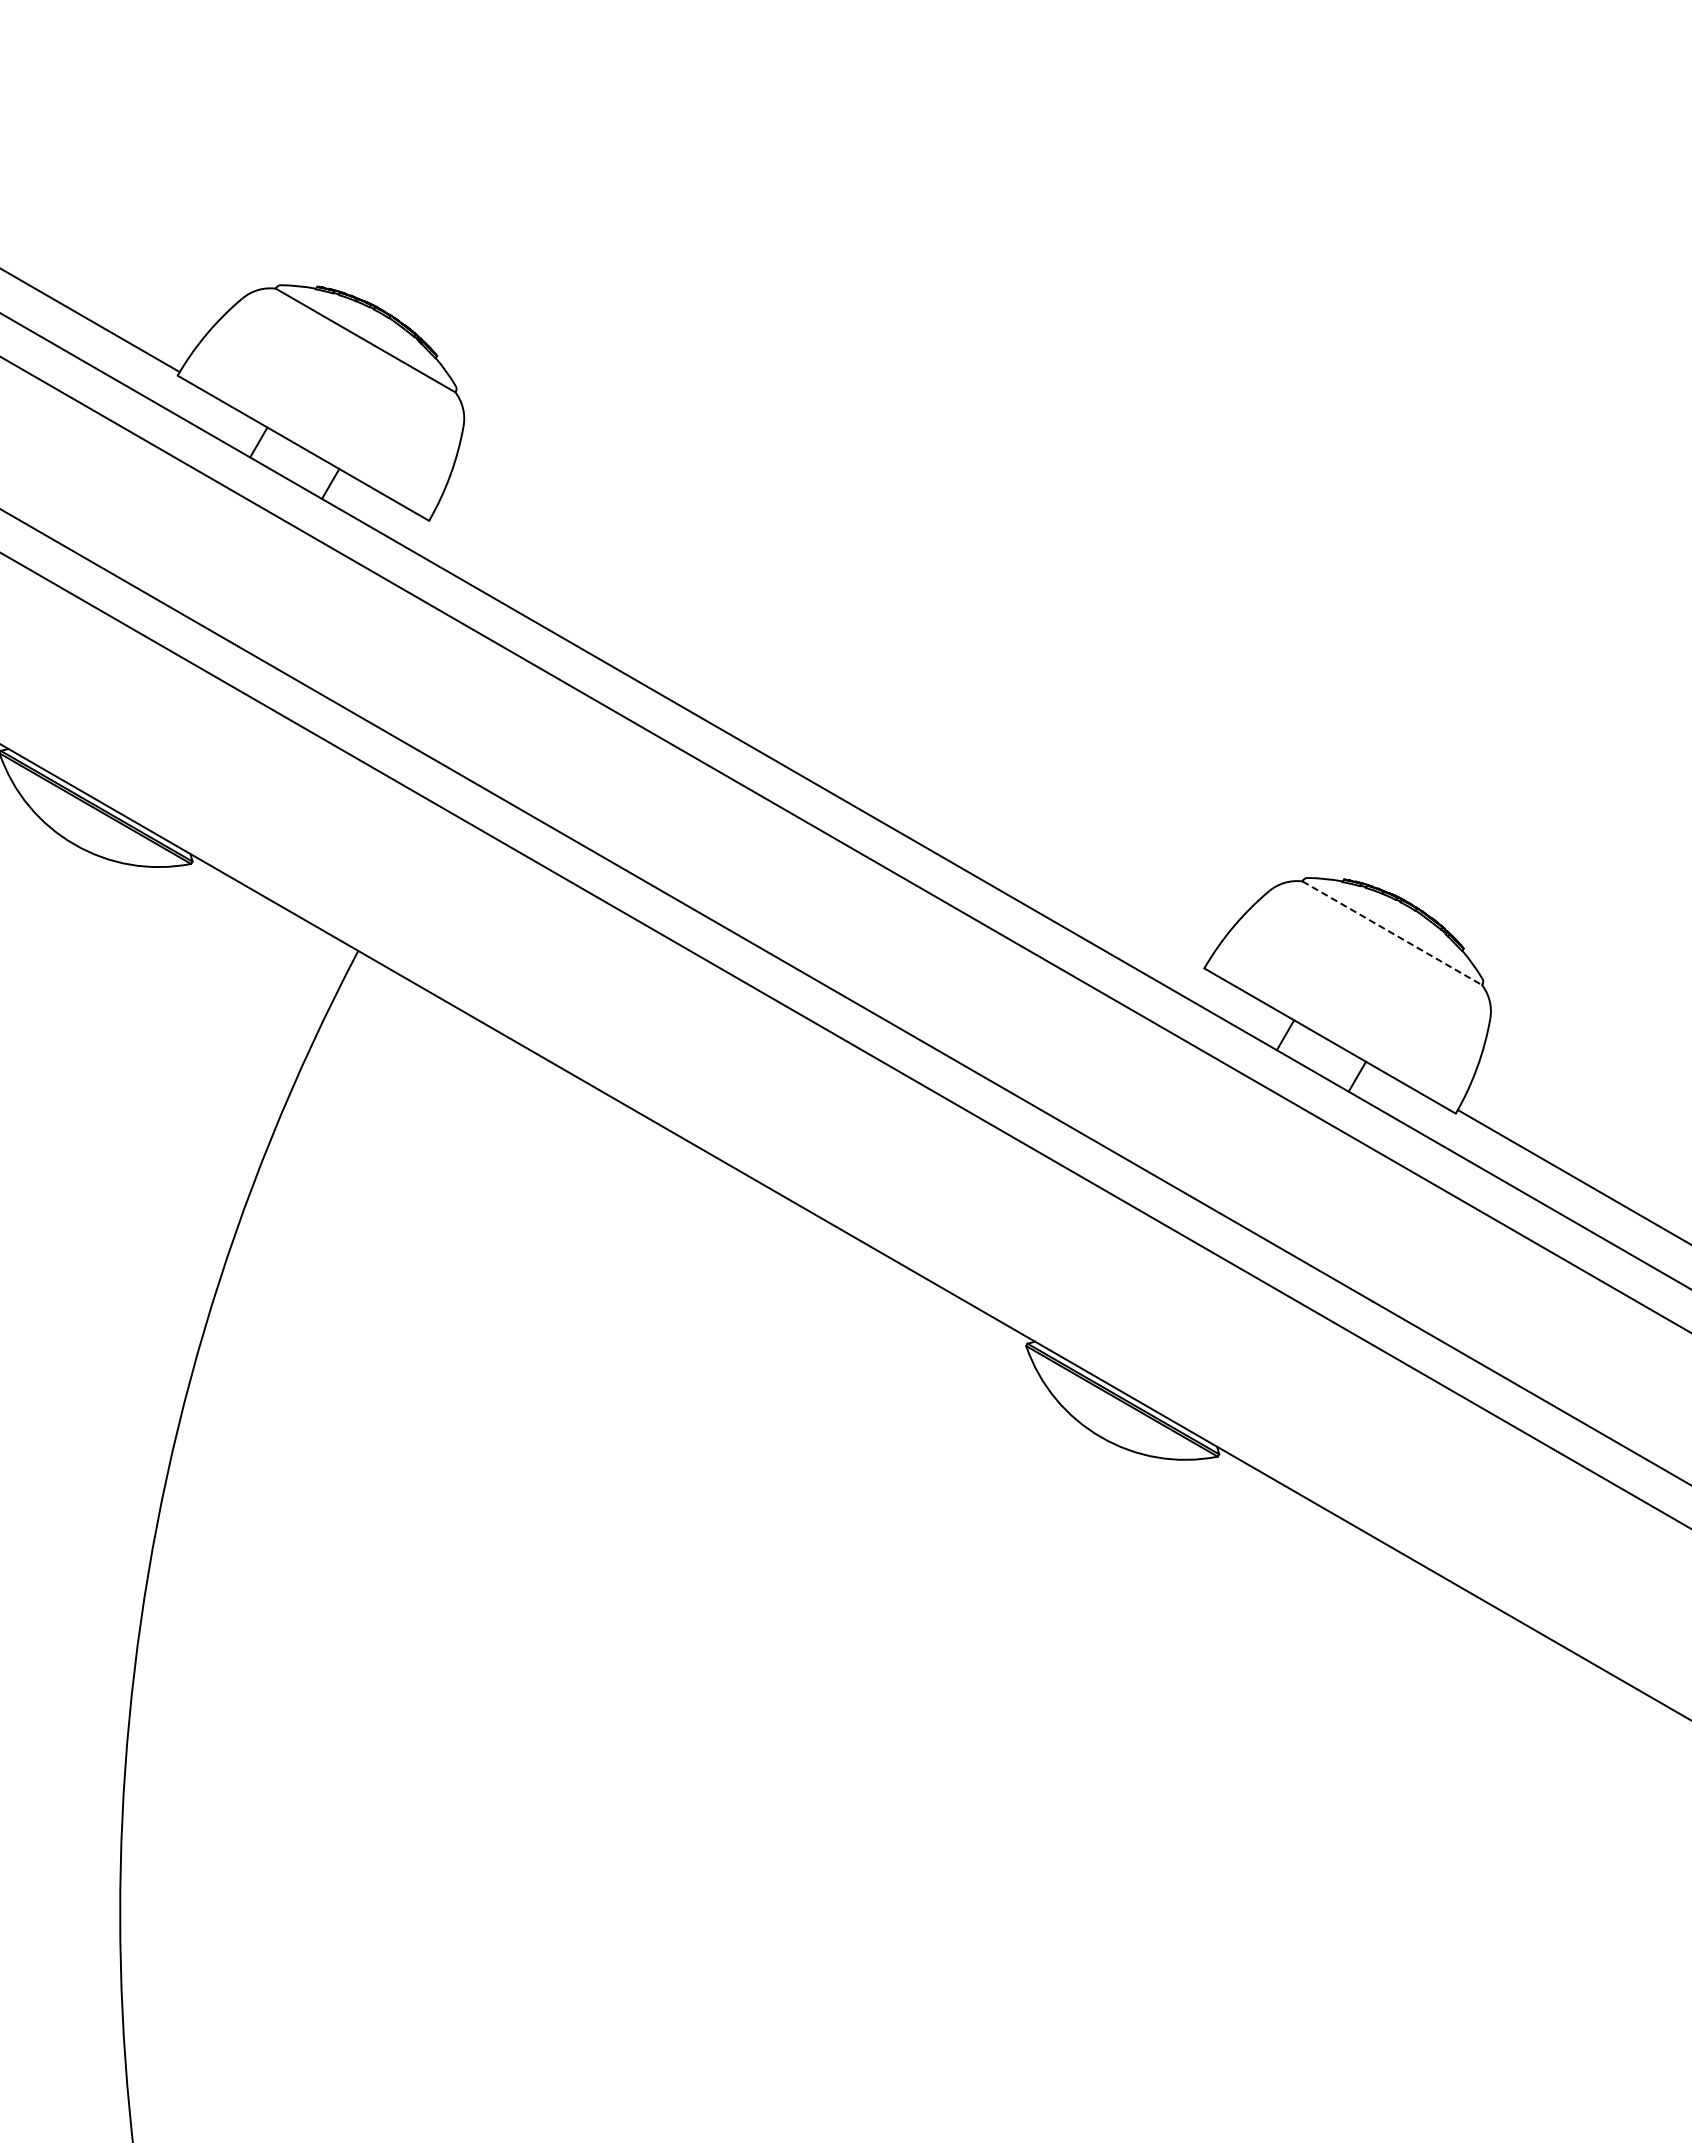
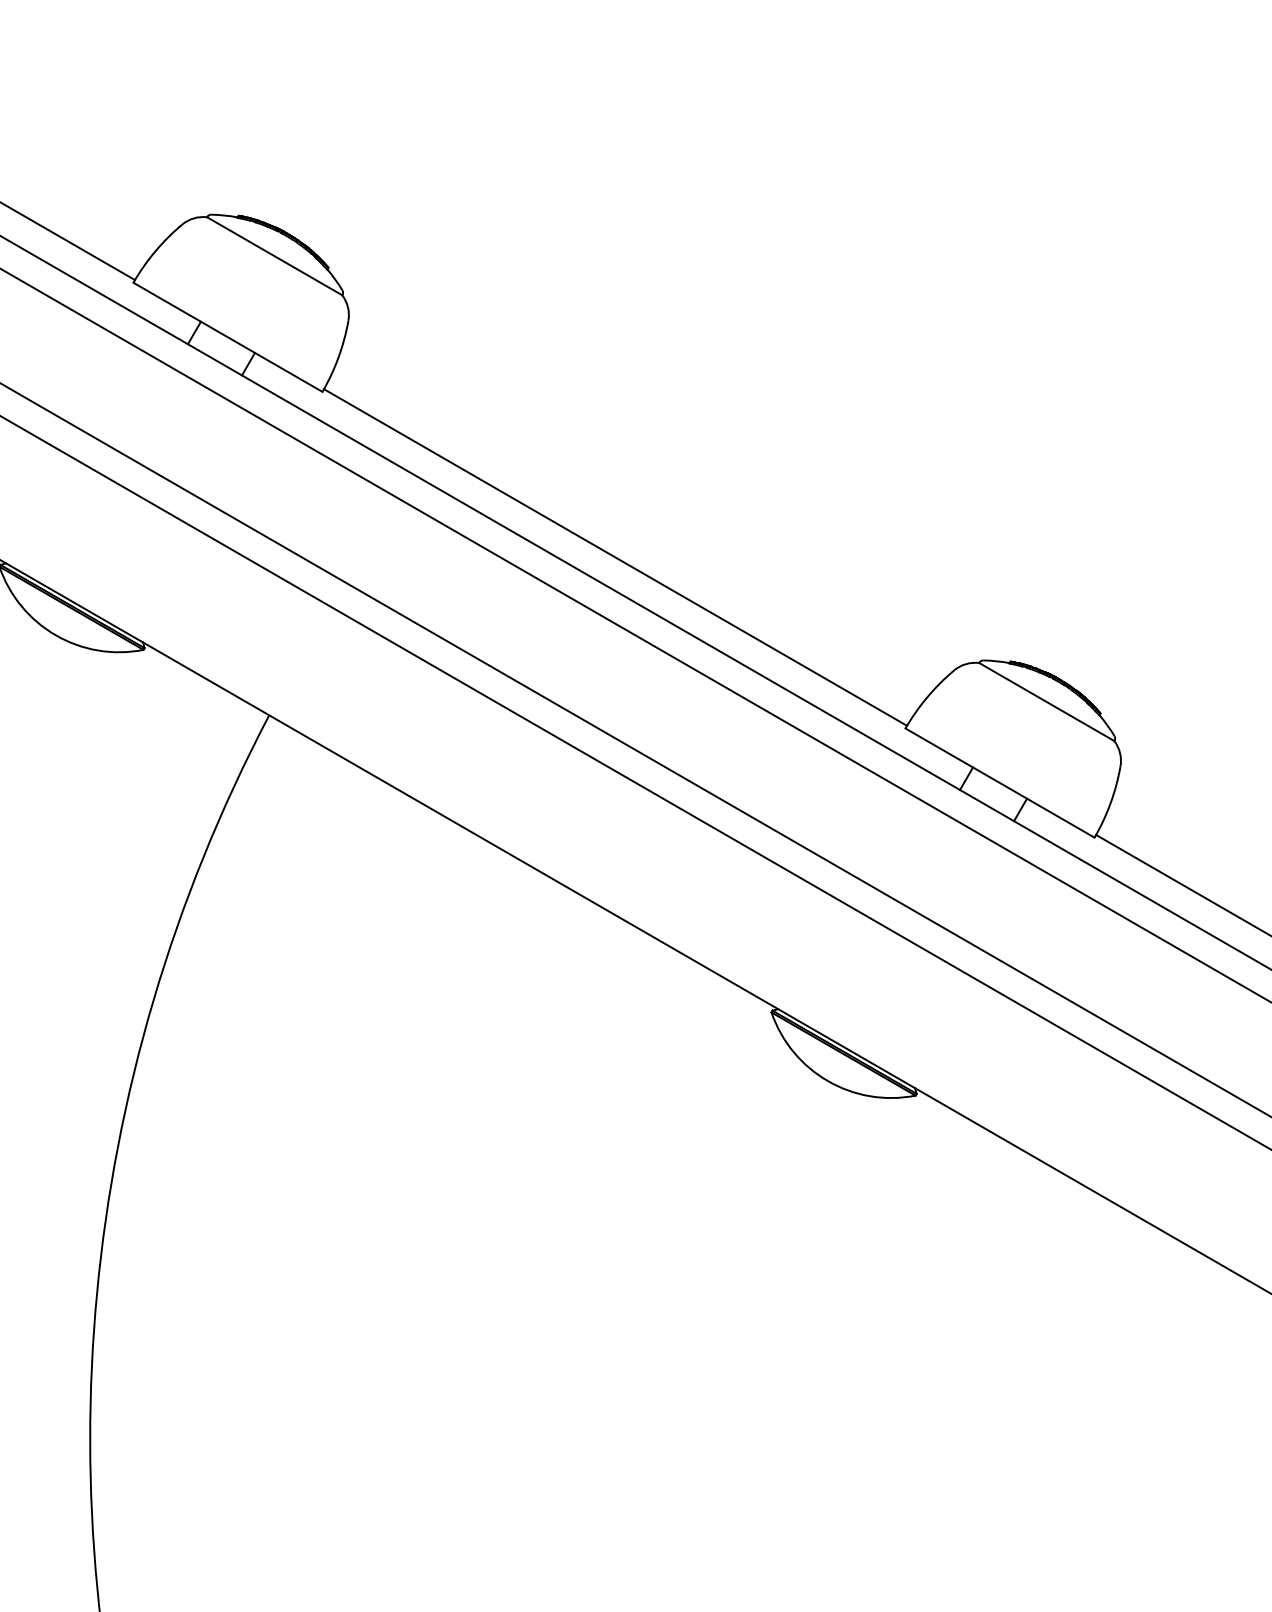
line: (818, 740) -> (615, 557), added
line: (1392, 933) -> (1046, 702), dashed -> solid

